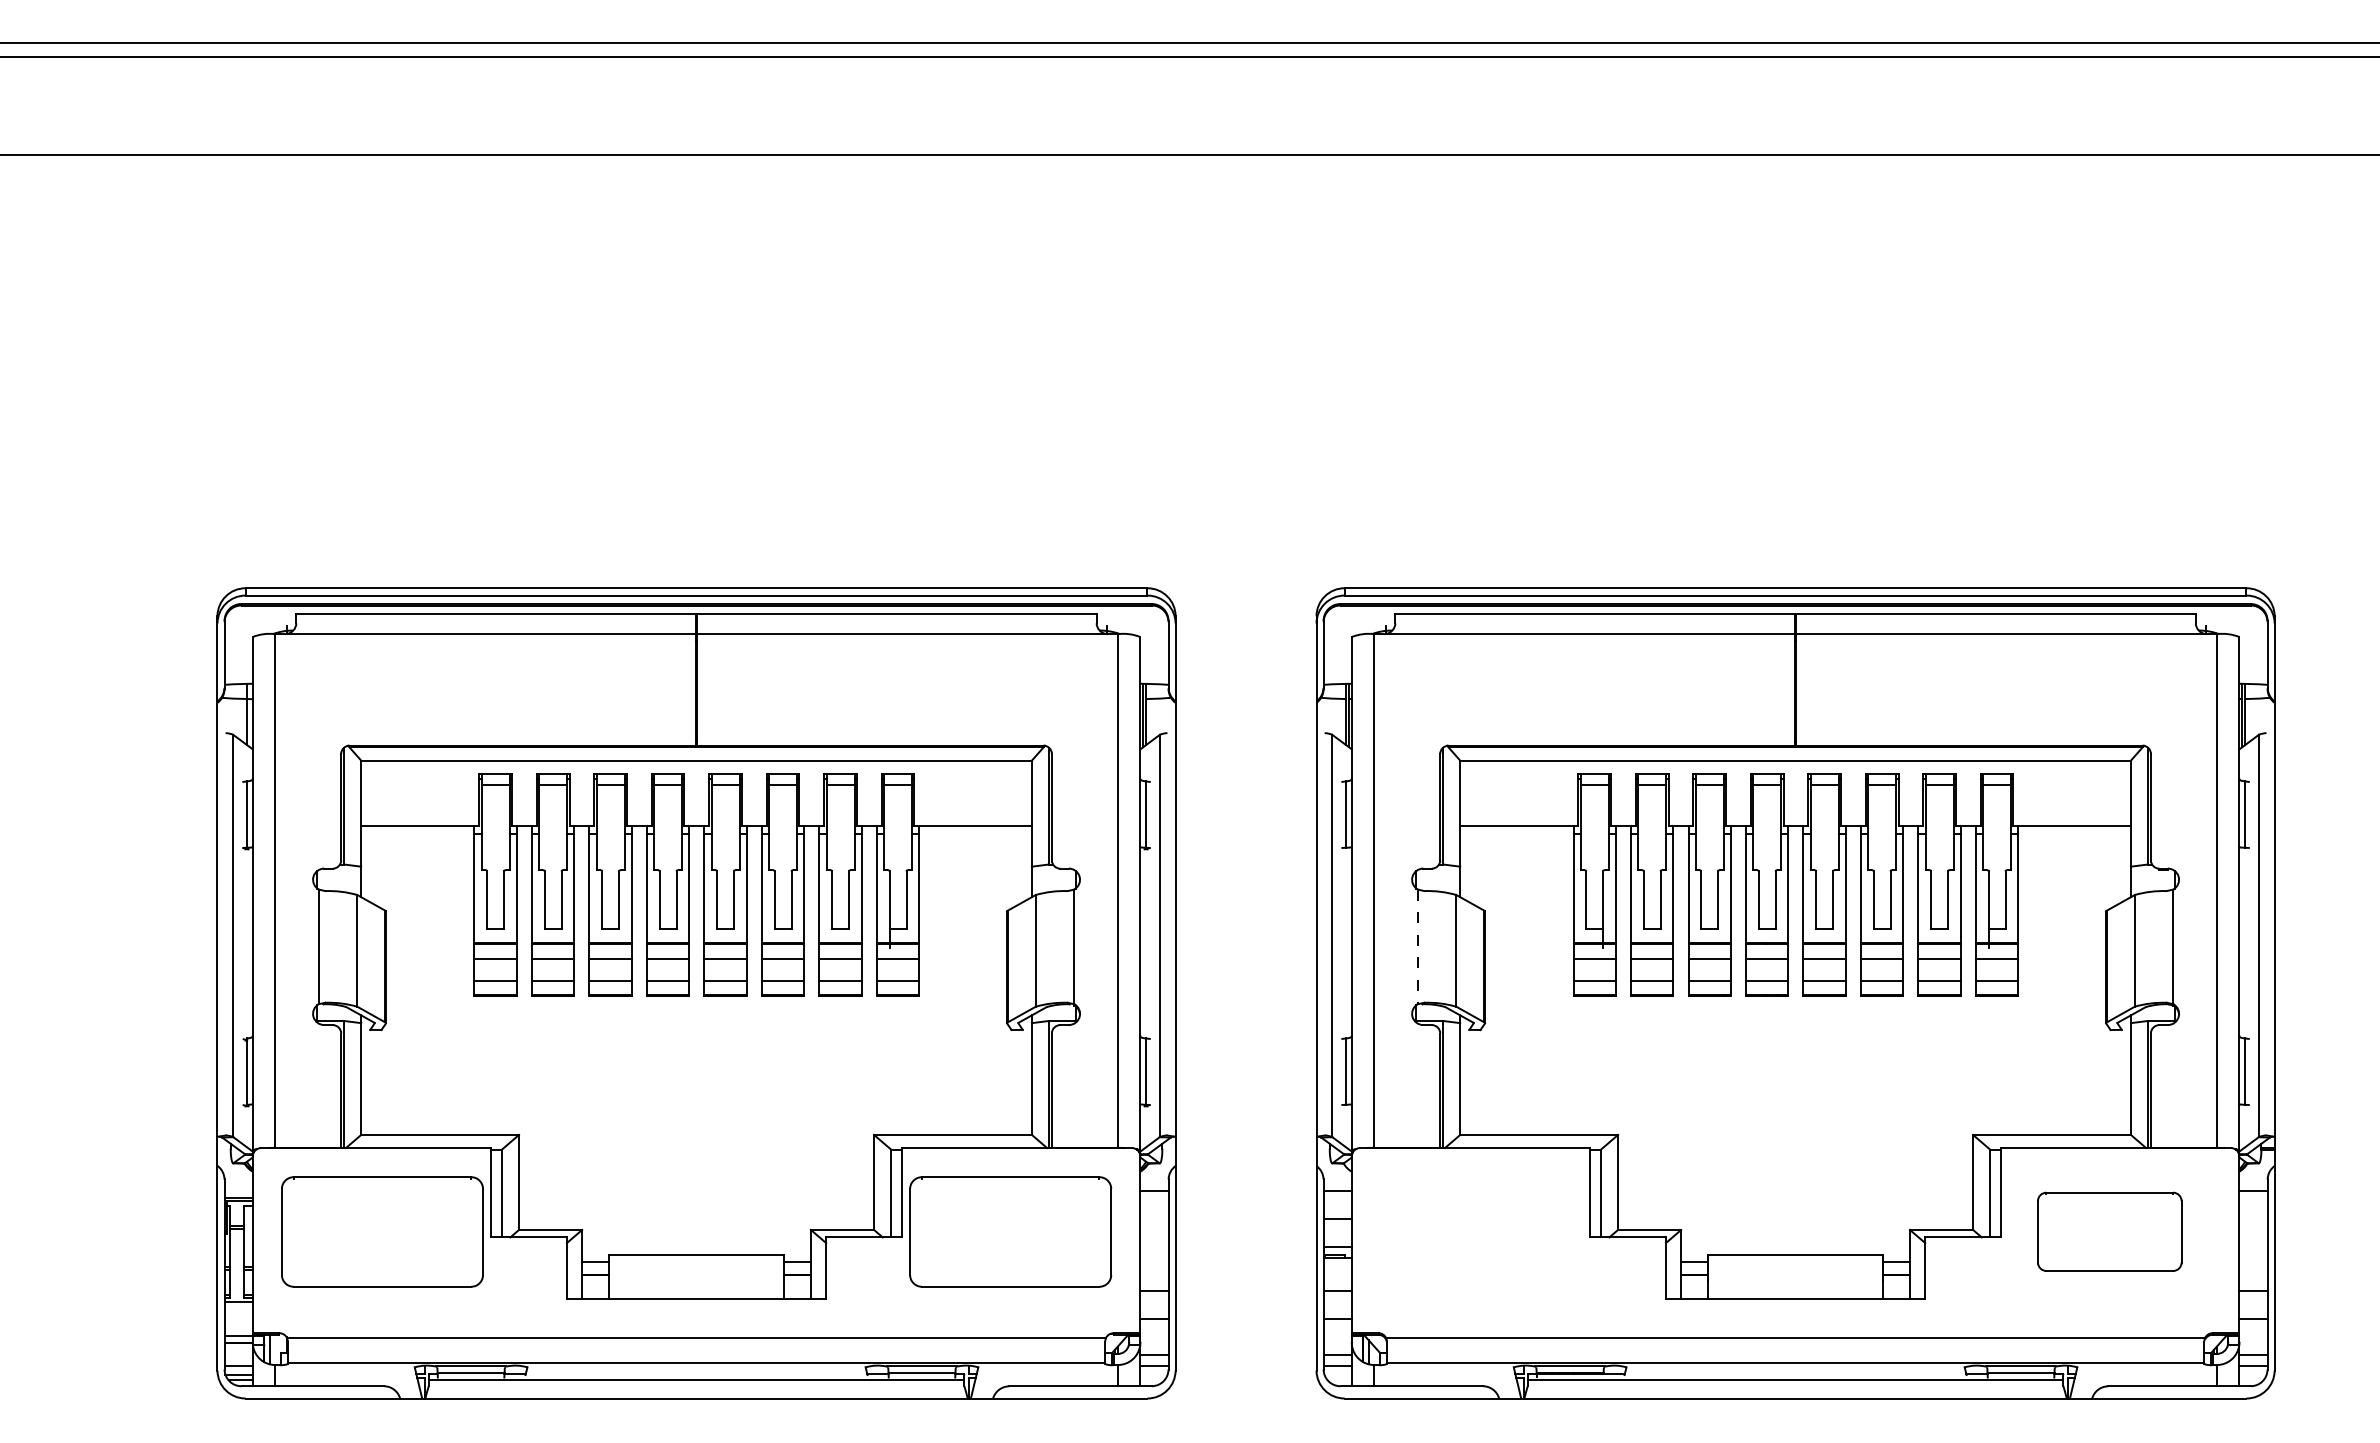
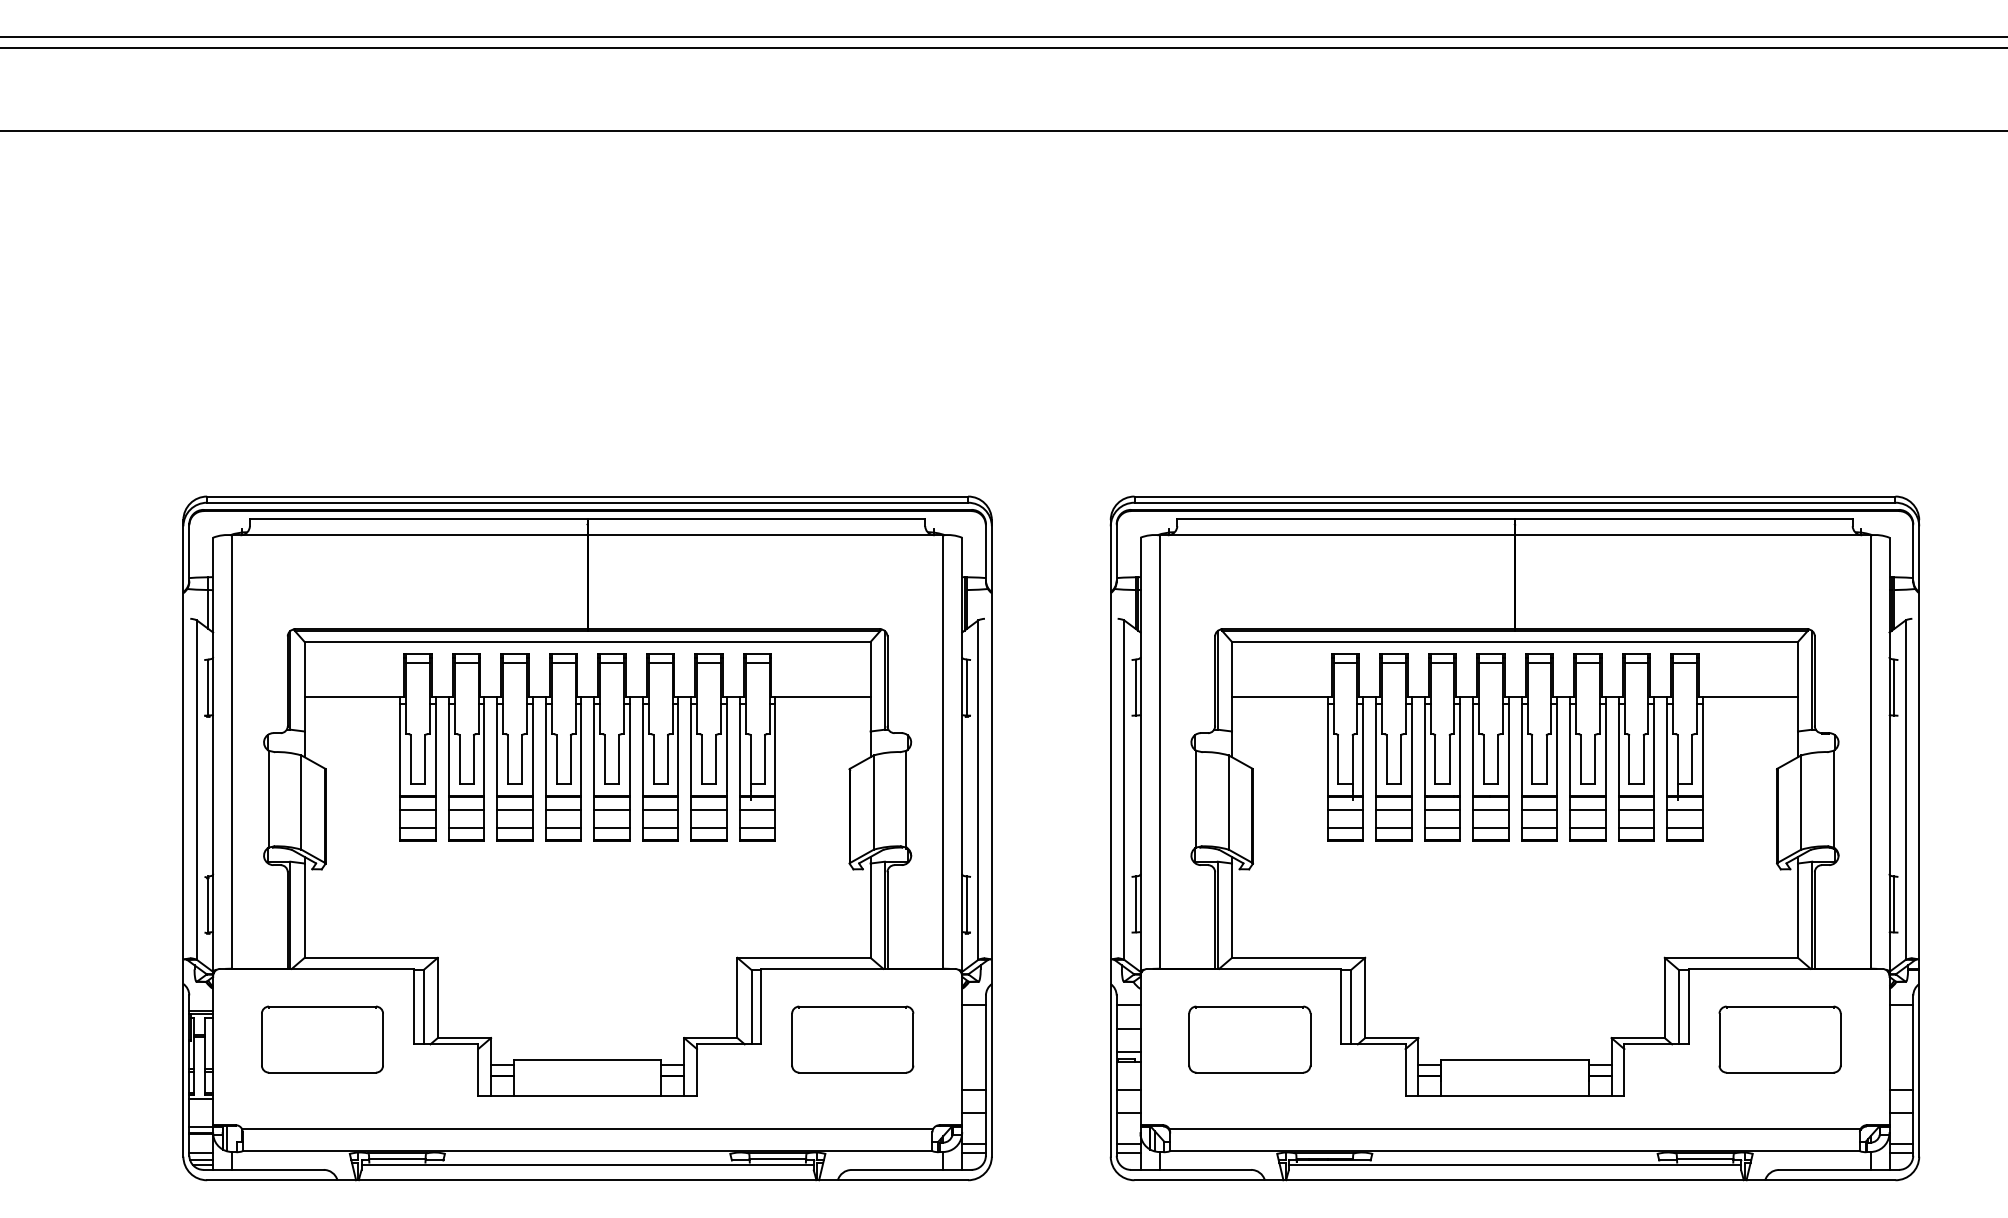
line: (1417, 947) -> (1195, 799), dashed -> solid
part: (381, 1231) -> (321, 1039), size x0.71
part: (1010, 1231) -> (852, 1039), size x0.71
part: (1481, 1231) -> (1249, 1039), added

